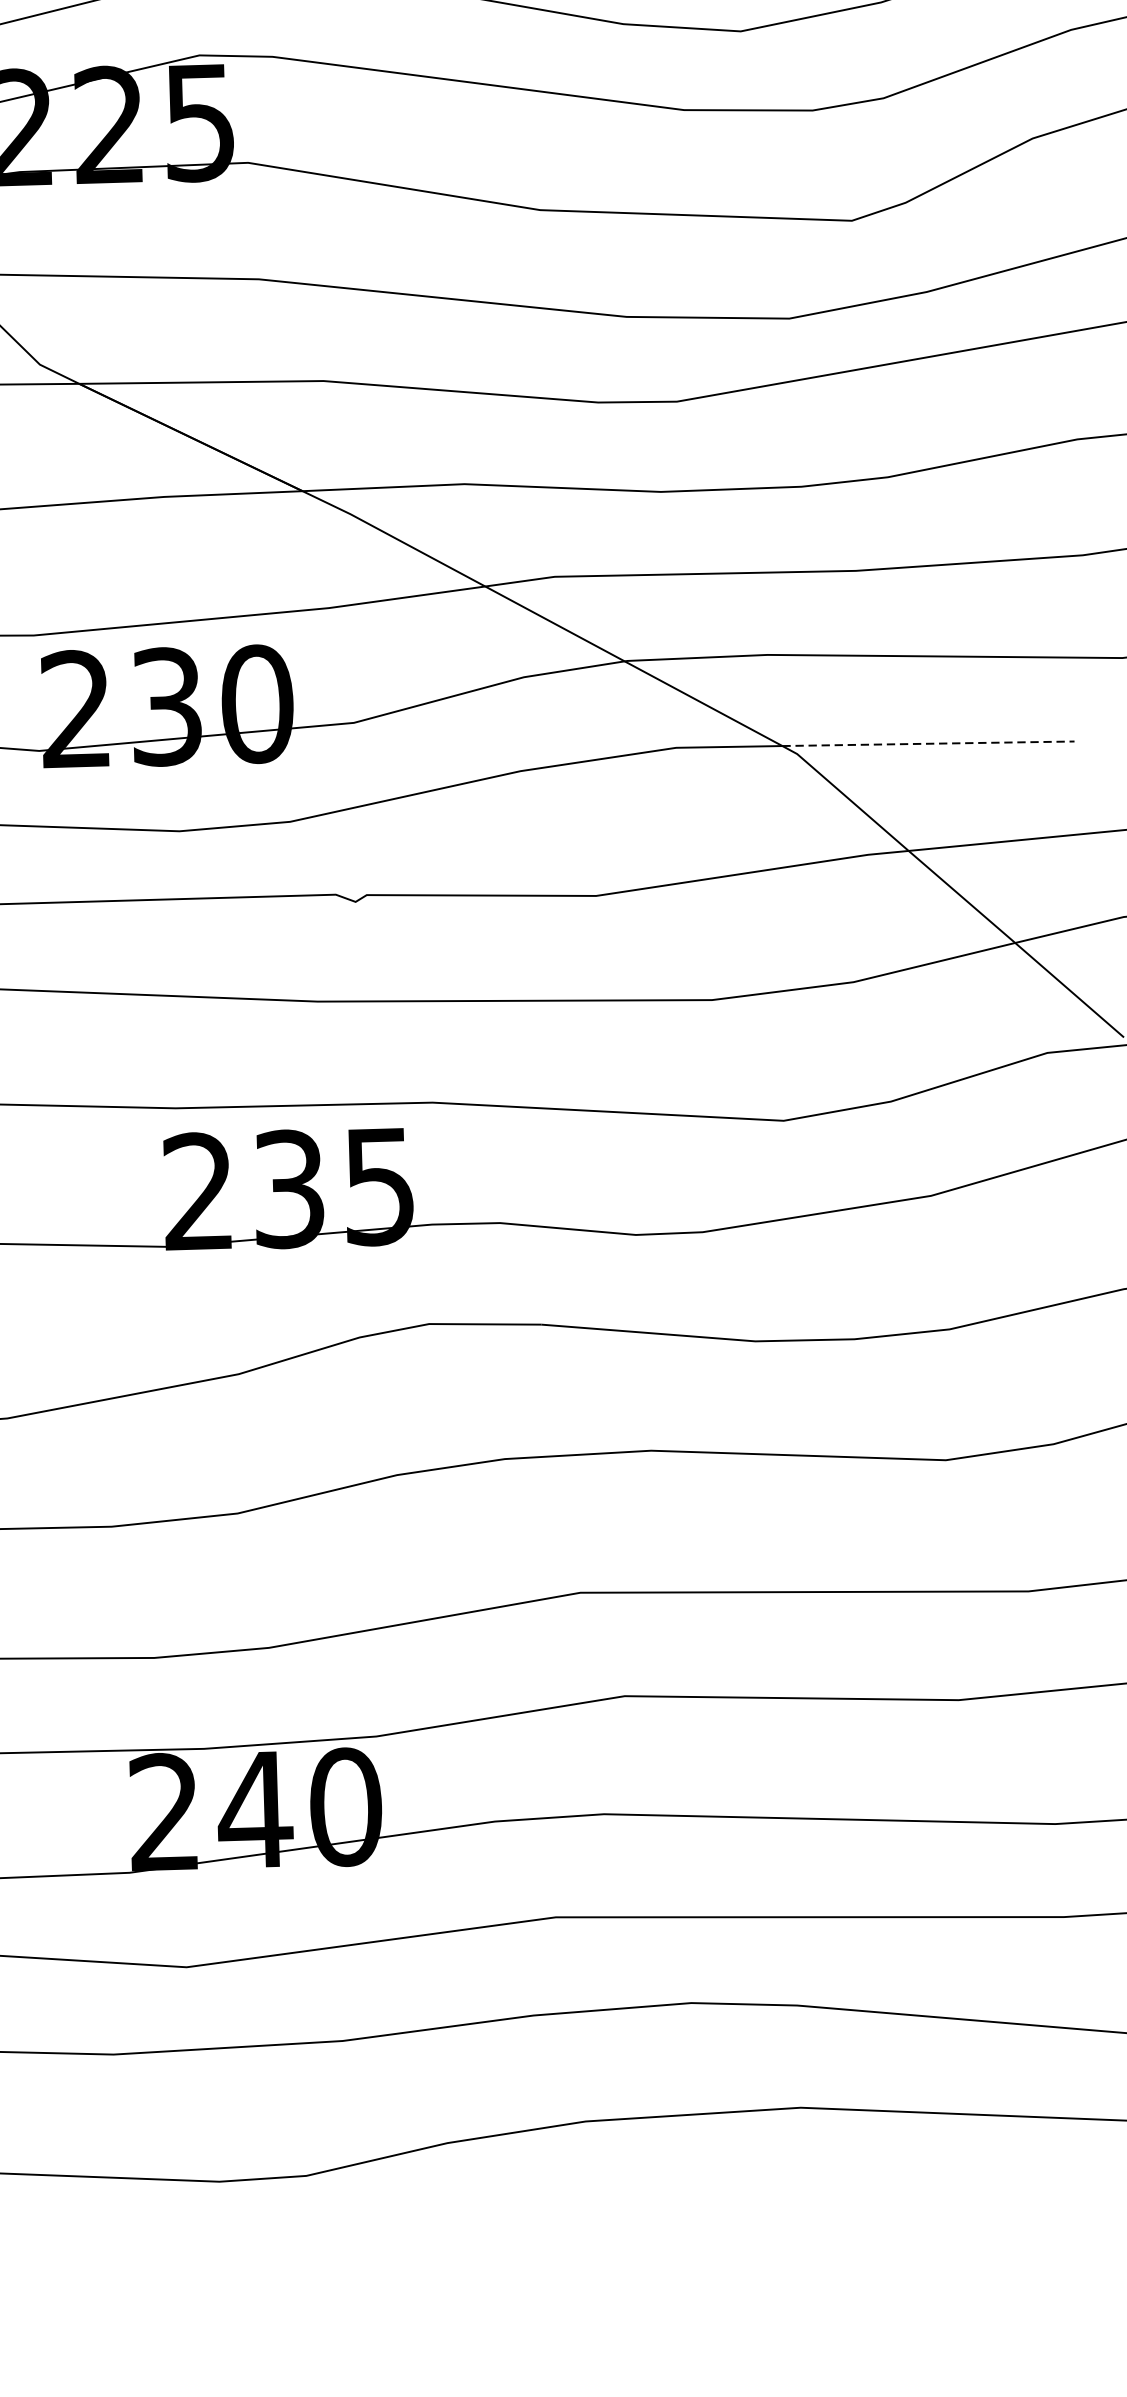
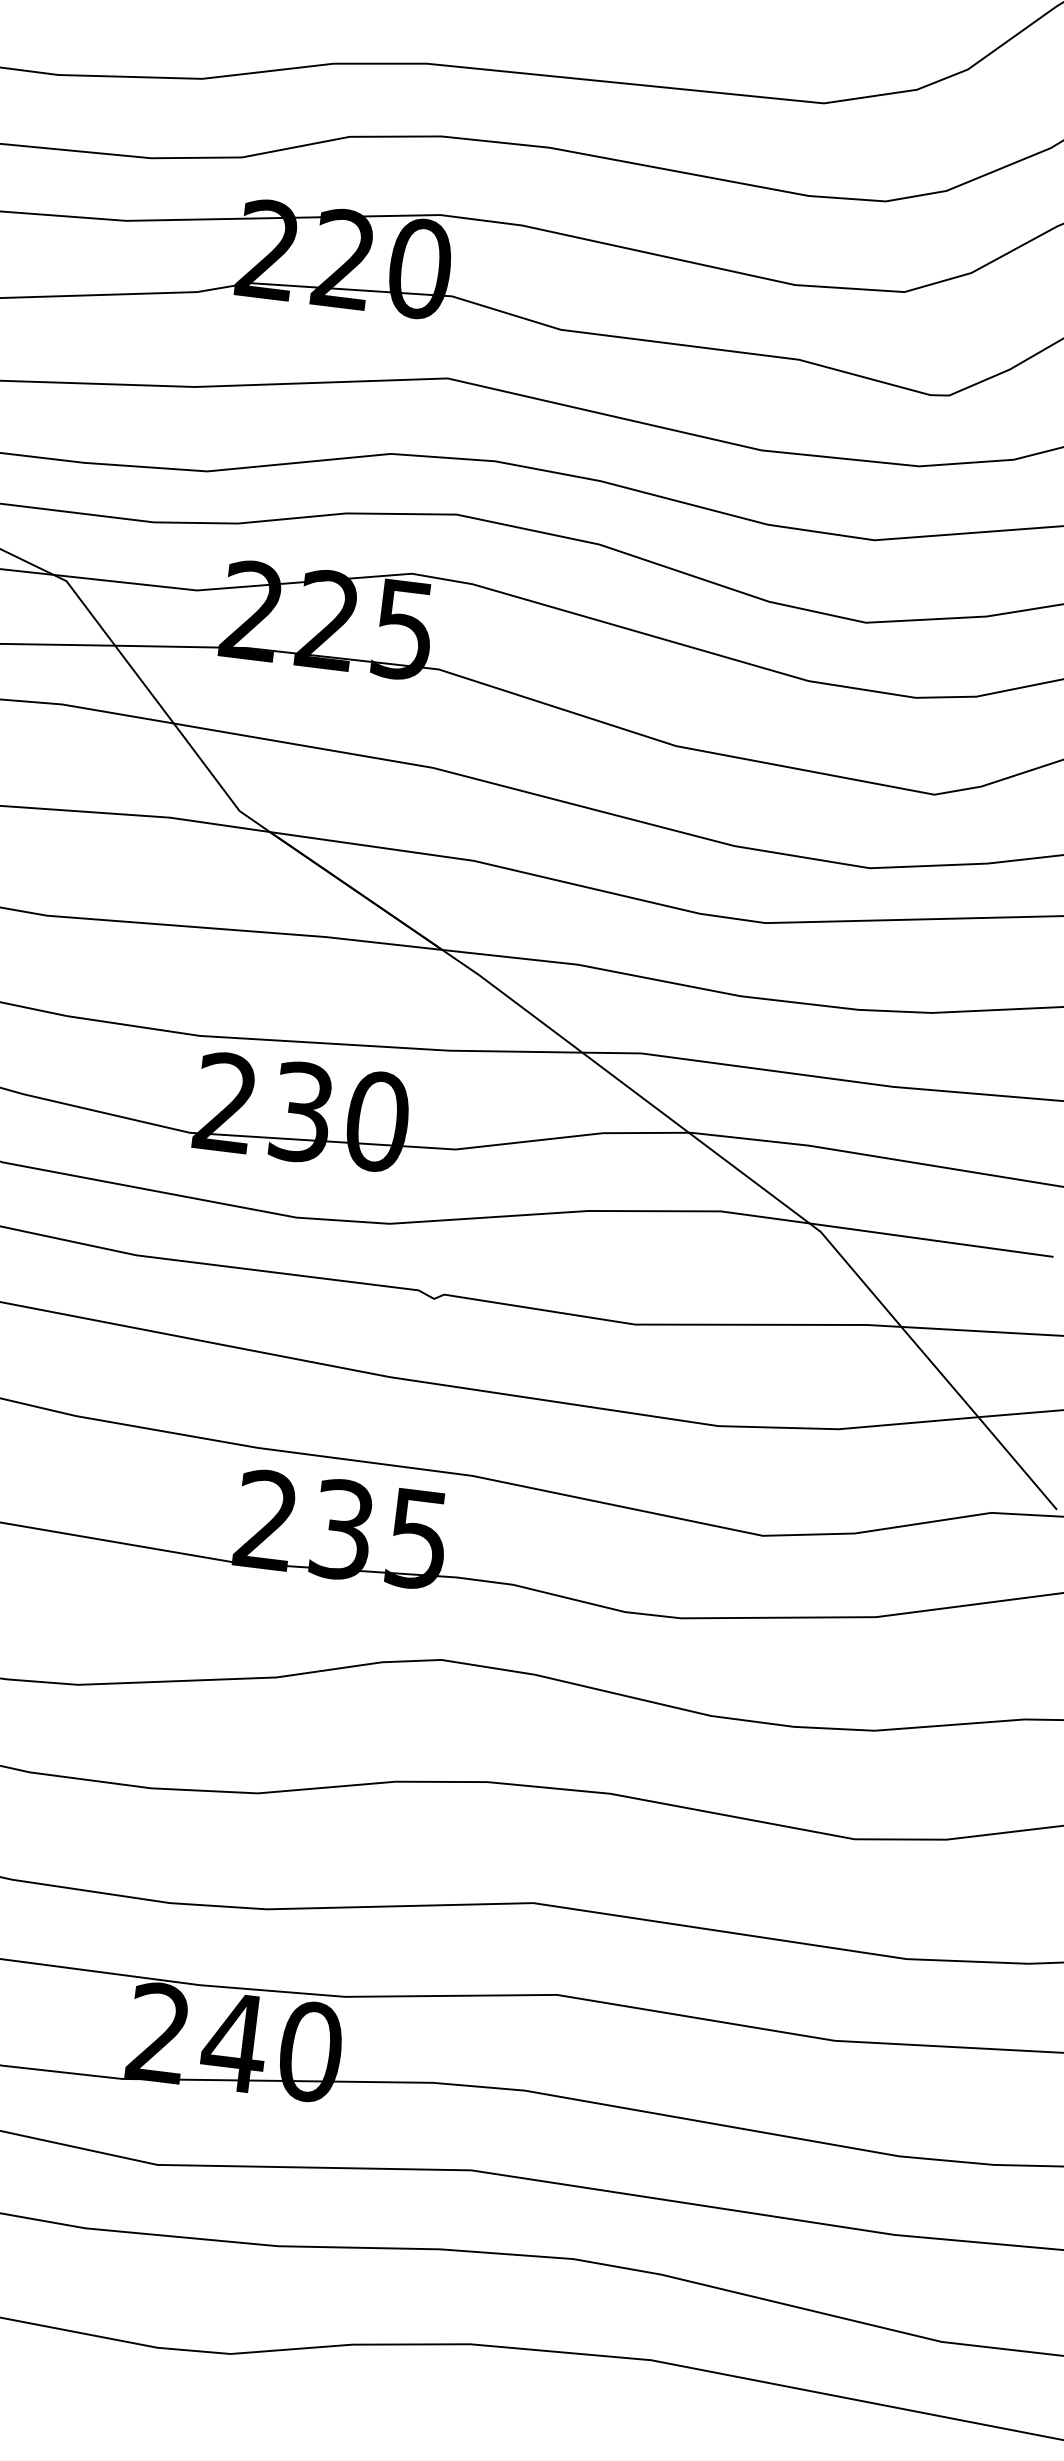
line: (929, 743) -> (932, 1240), dashed -> solid

